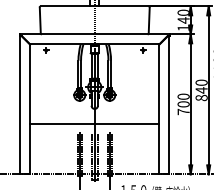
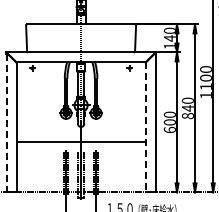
line: (20, 105) -> (6, 123), solid -> dashed
line: (159, 109) -> (145, 127), solid -> dashed
text: (183, 111) -> (169, 129), 700 -> 600

